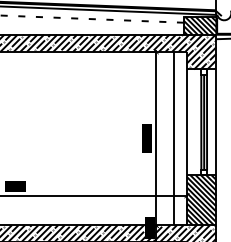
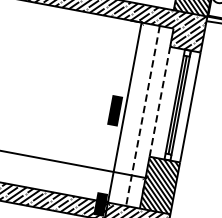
line: (187, 122) -> (160, 102), solid -> dashed
line: (173, 138) -> (142, 115), solid -> dashed

